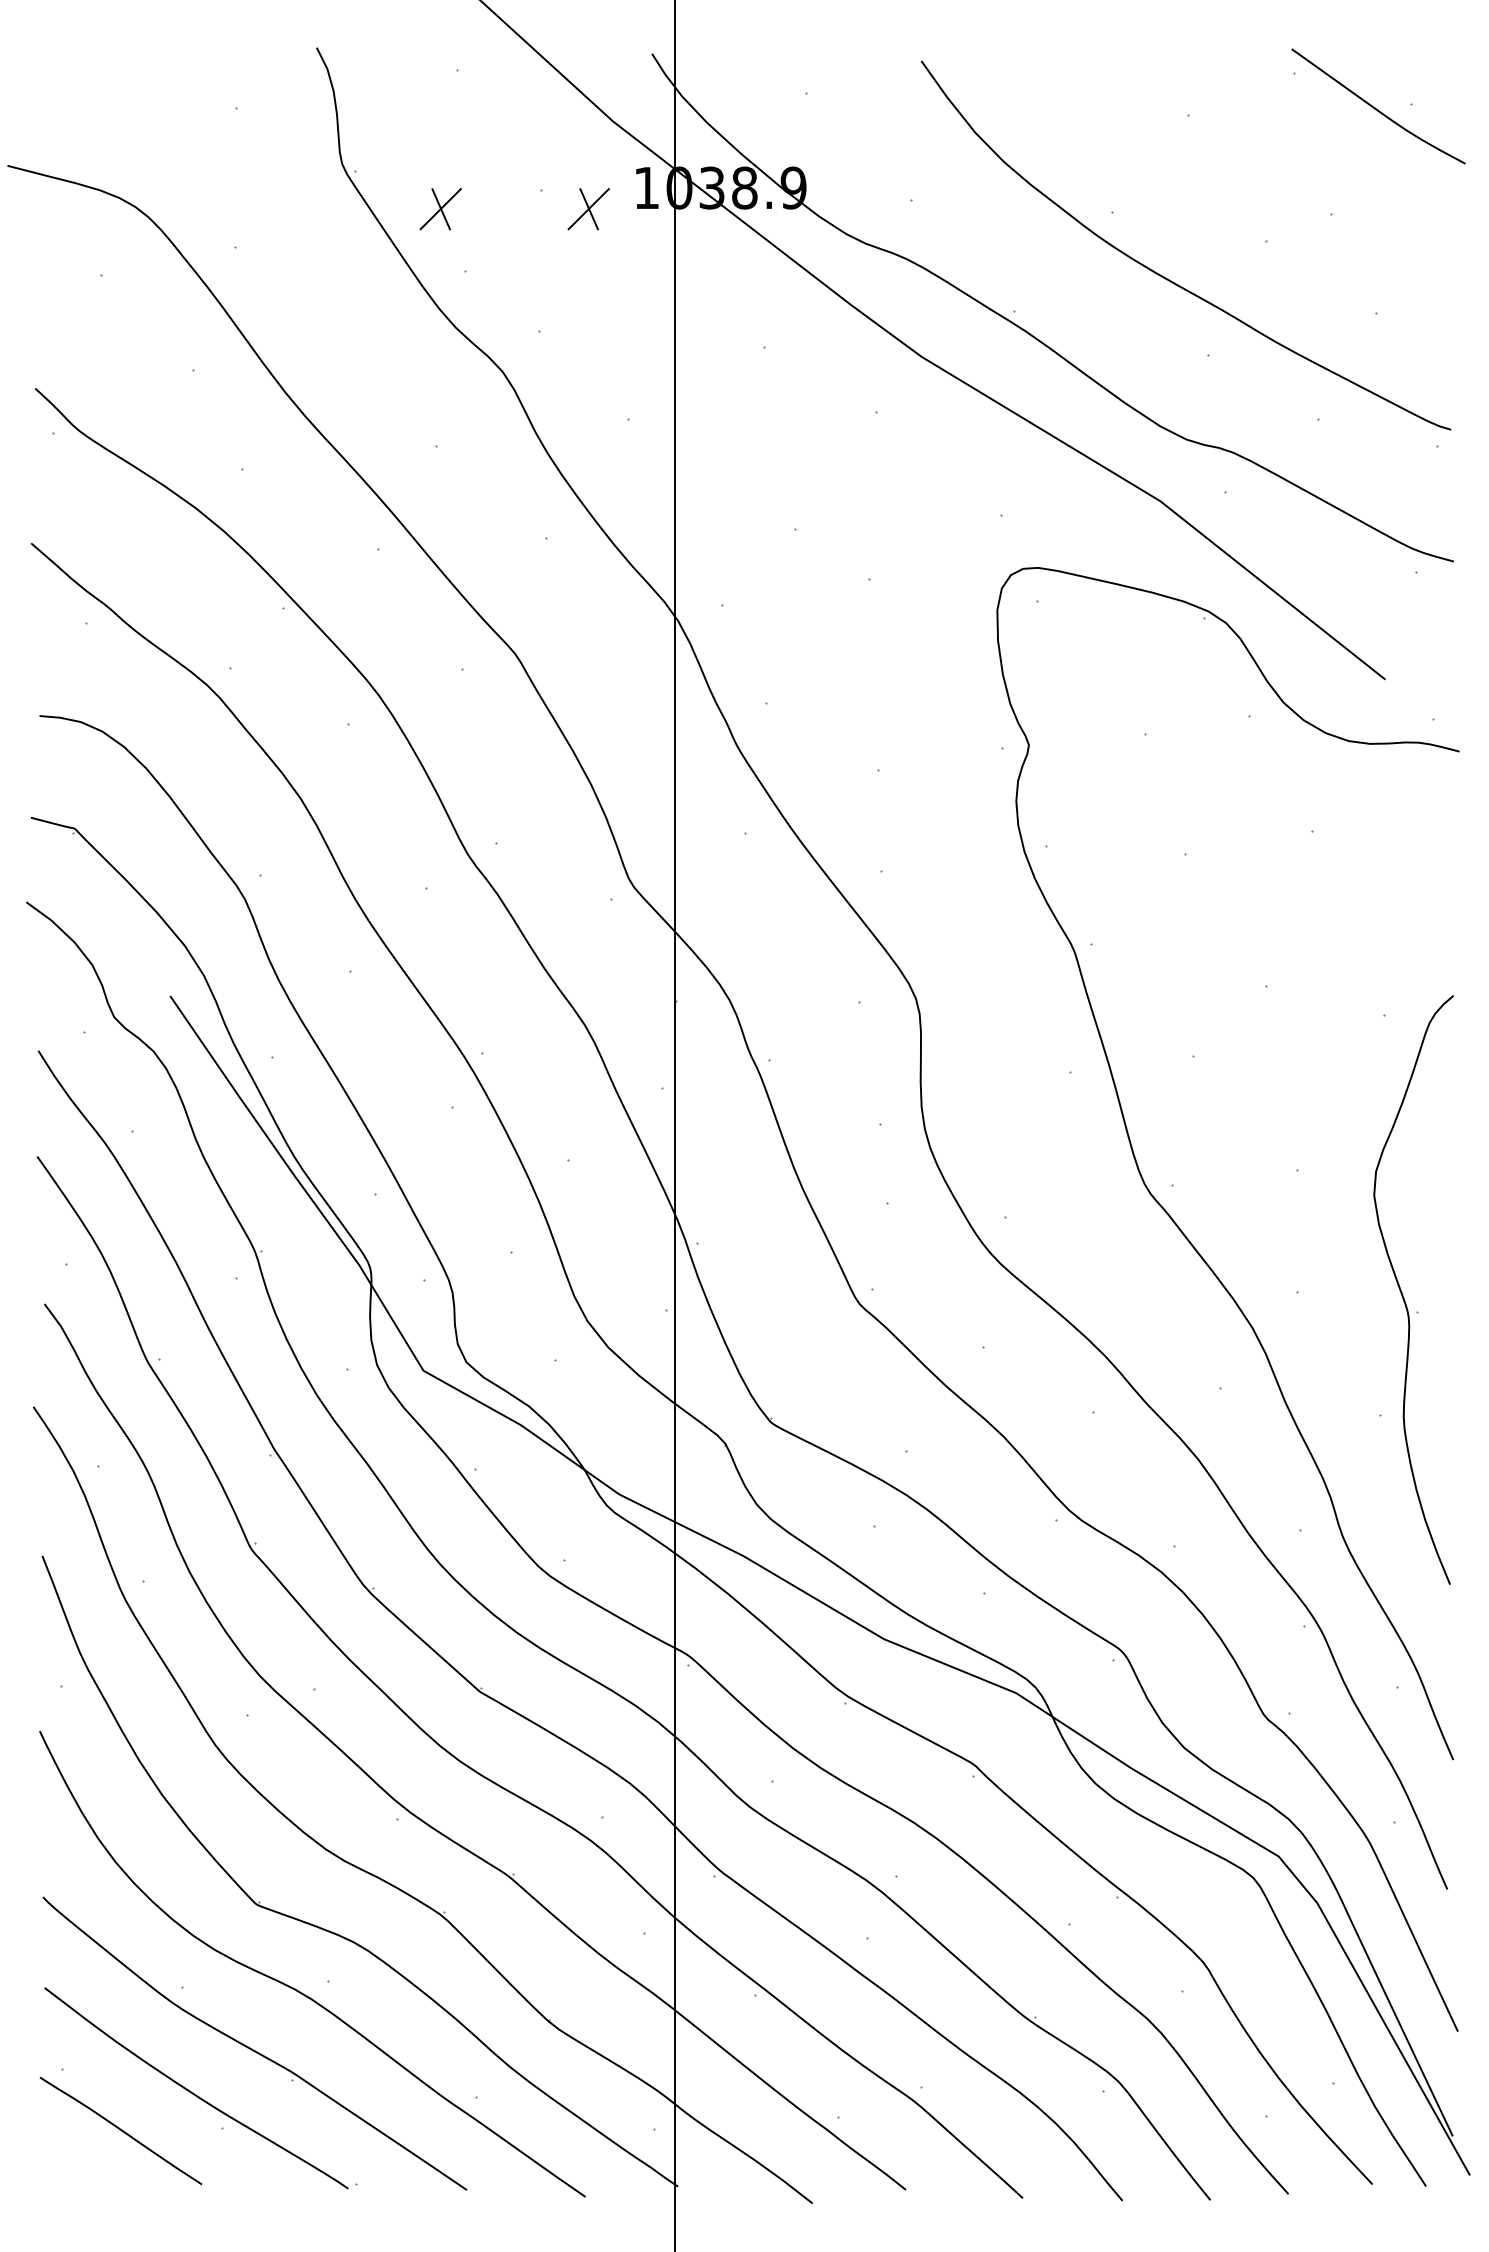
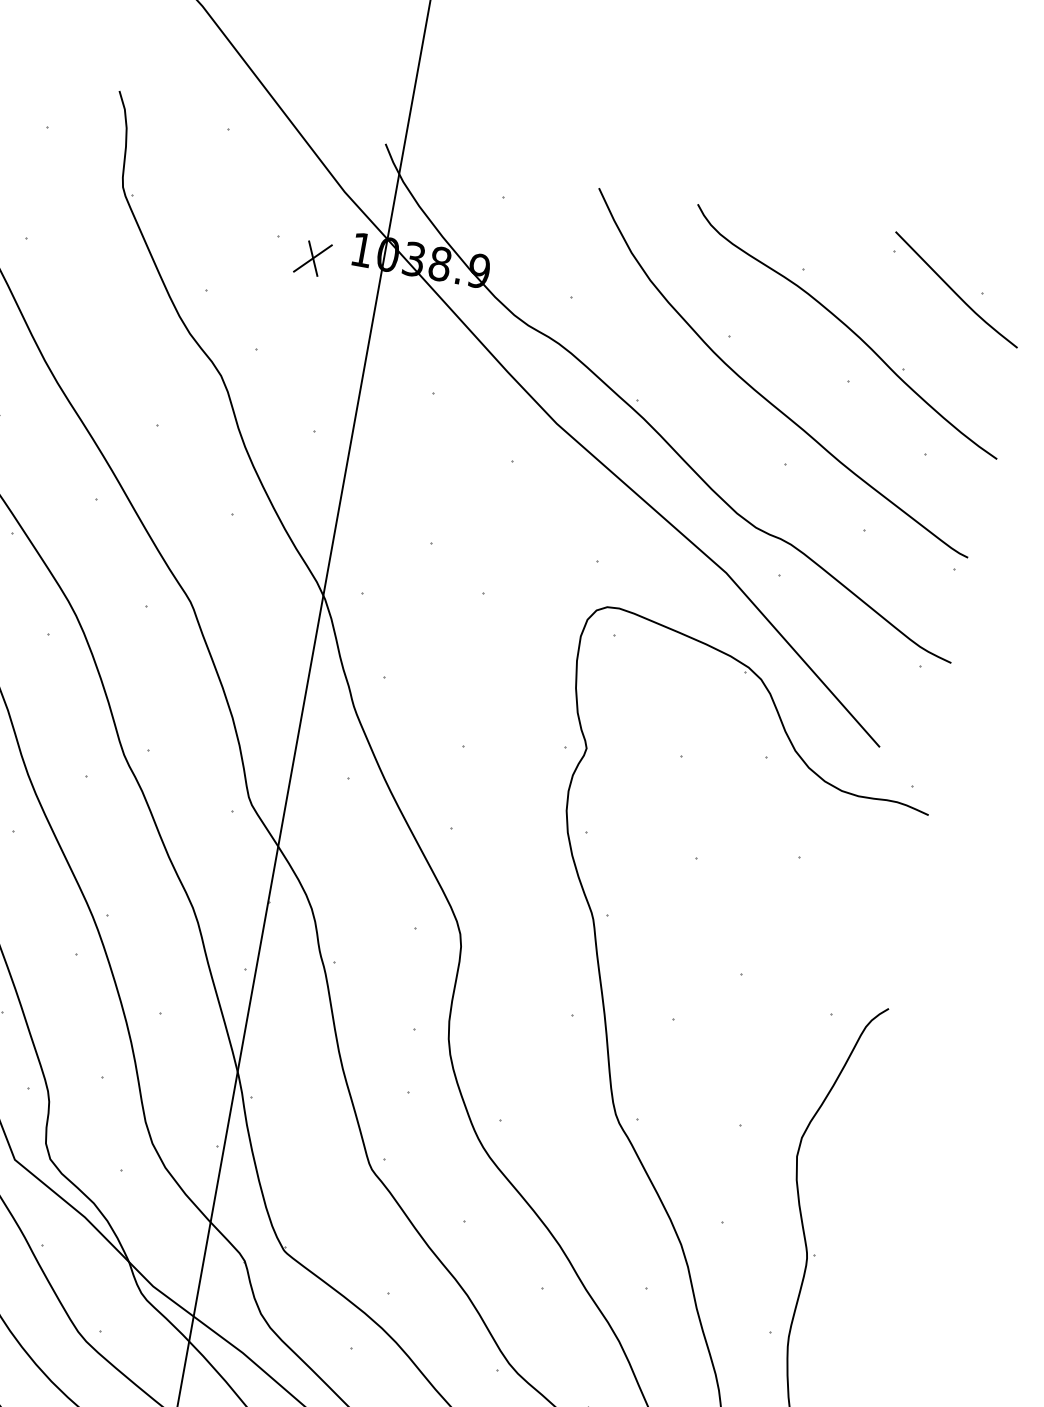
curve: (1255, 177) -> (848, 328), added
part: (440, 209) -> (194, 237), removed

